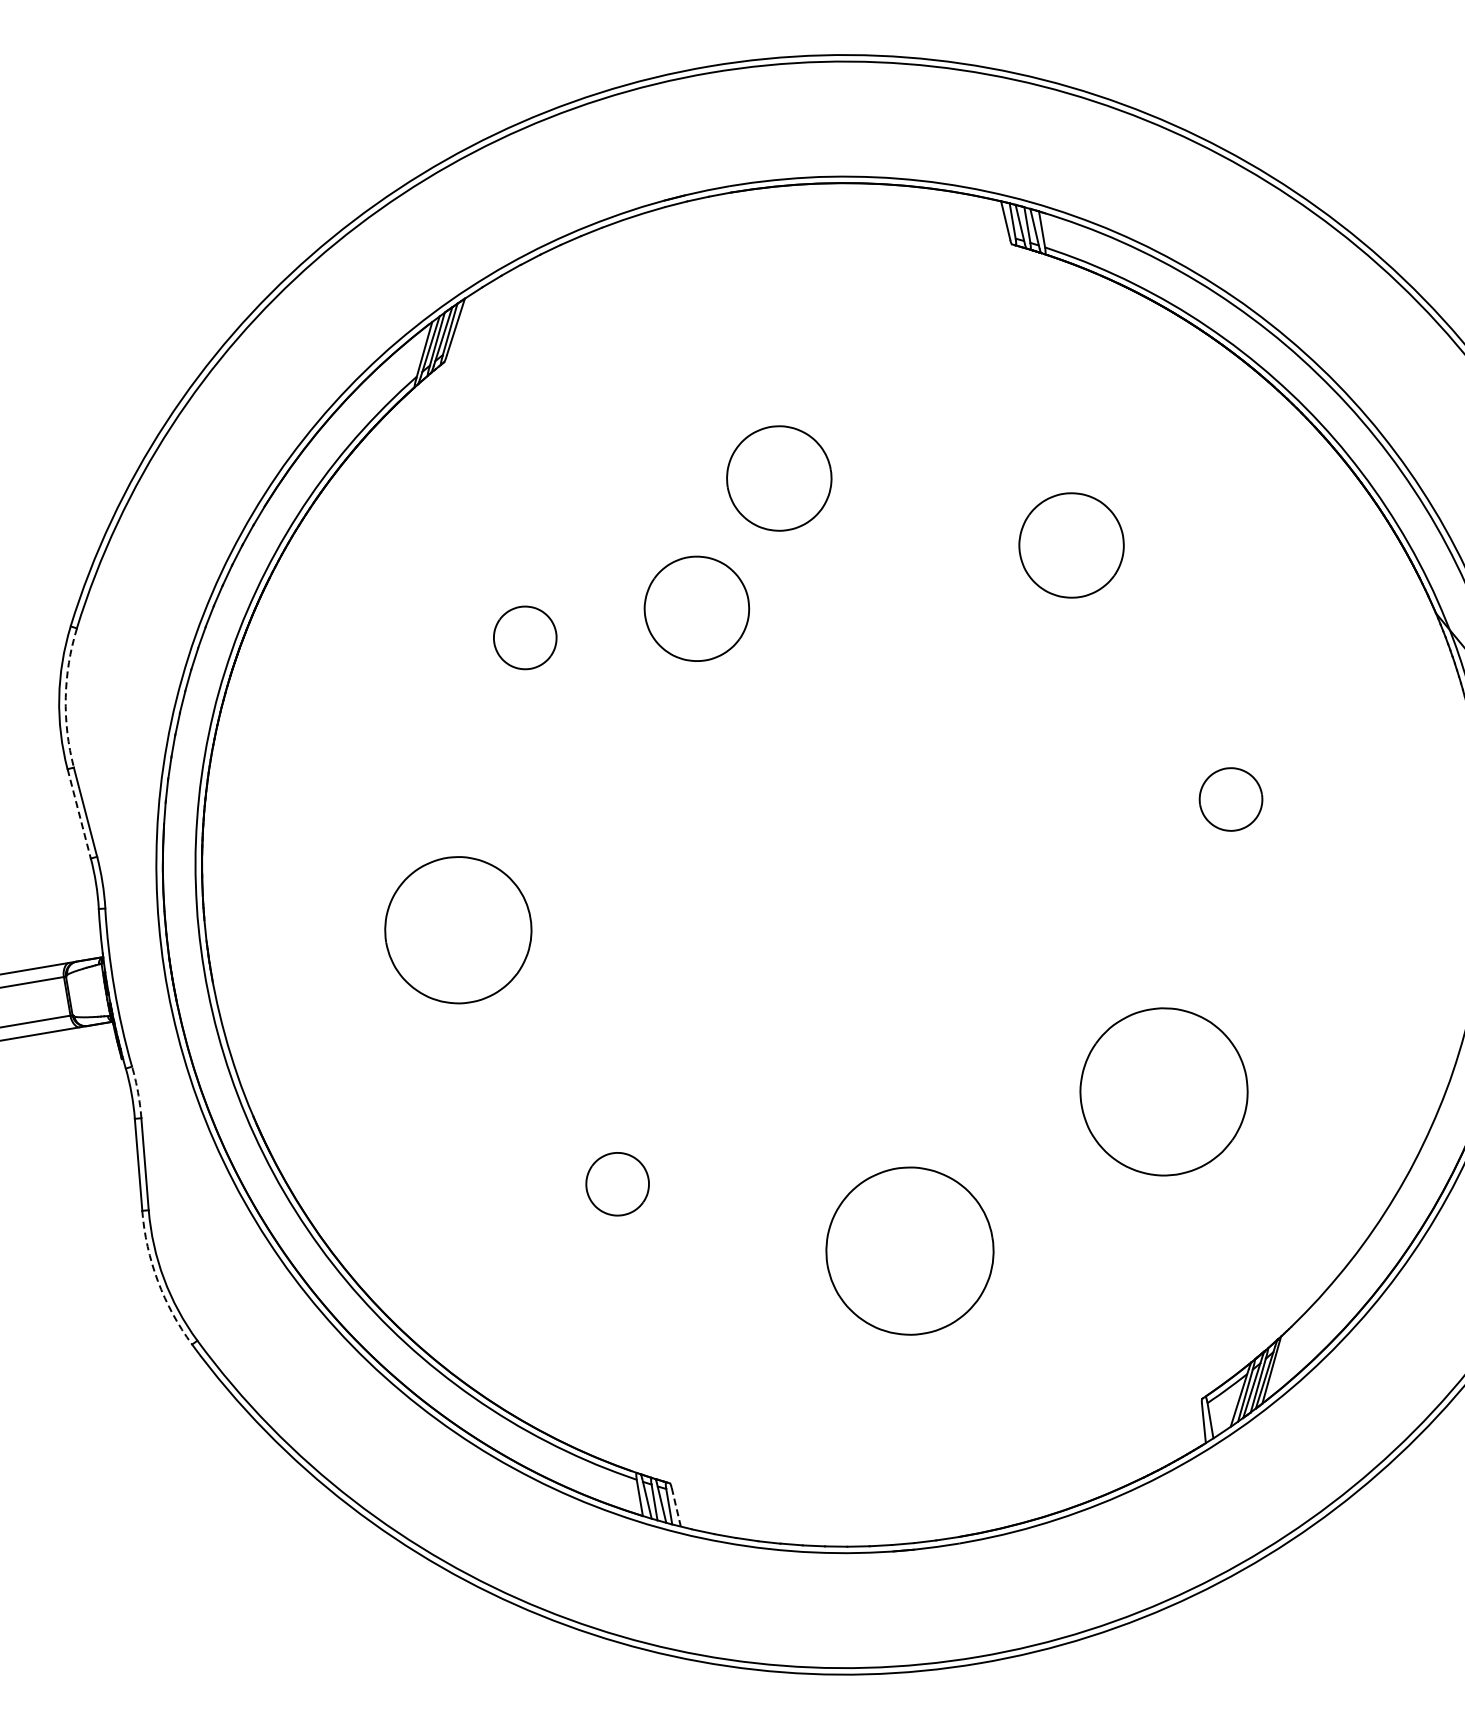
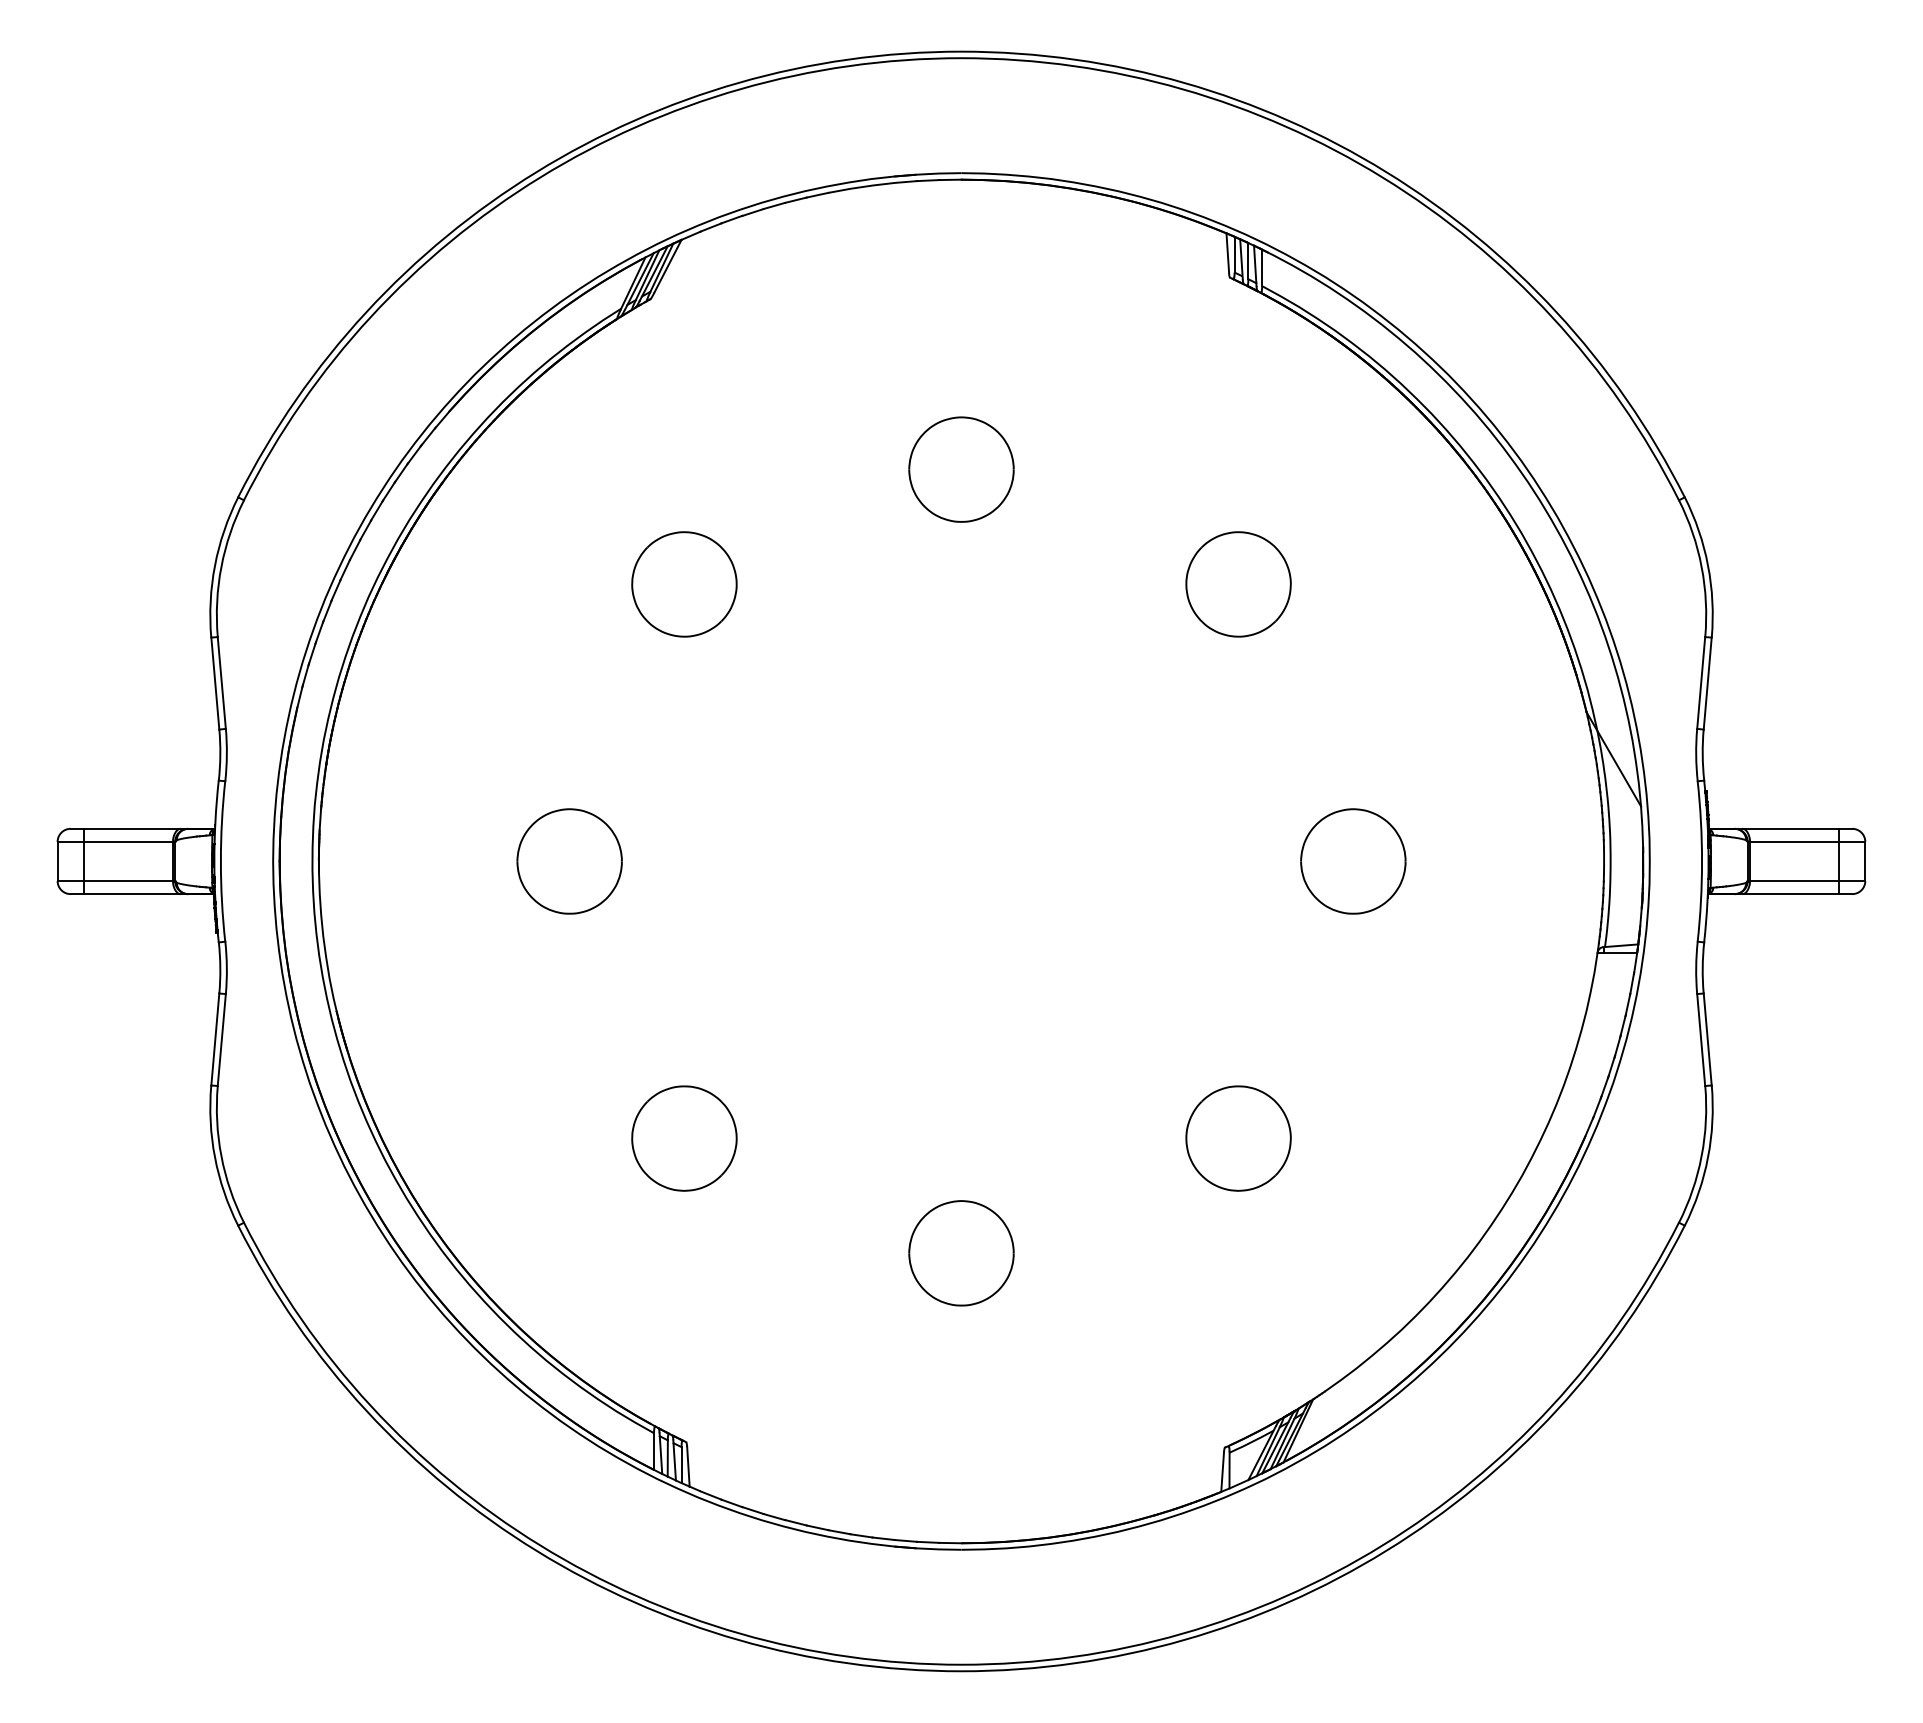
part: (696, 608) -> (858, 584), removed
part: (525, 637) -> (684, 584), size x1.67
arc: (65, 697) -> (221, 566), dashed -> solid
part: (1231, 799) -> (1353, 861), size x1.67
line: (79, 814) -> (215, 684), dashed -> solid
part: (458, 930) -> (569, 861), size x0.71
arc: (137, 1091) -> (226, 967), dashed -> solid
part: (1163, 1091) -> (1238, 1138), size x0.62
part: (617, 1184) -> (684, 1138), size x1.67
part: (909, 1251) -> (961, 1253), size x0.62
arc: (157, 1281) -> (214, 1157), dashed -> solid
line: (676, 1506) -> (688, 1466), dashed -> solid

